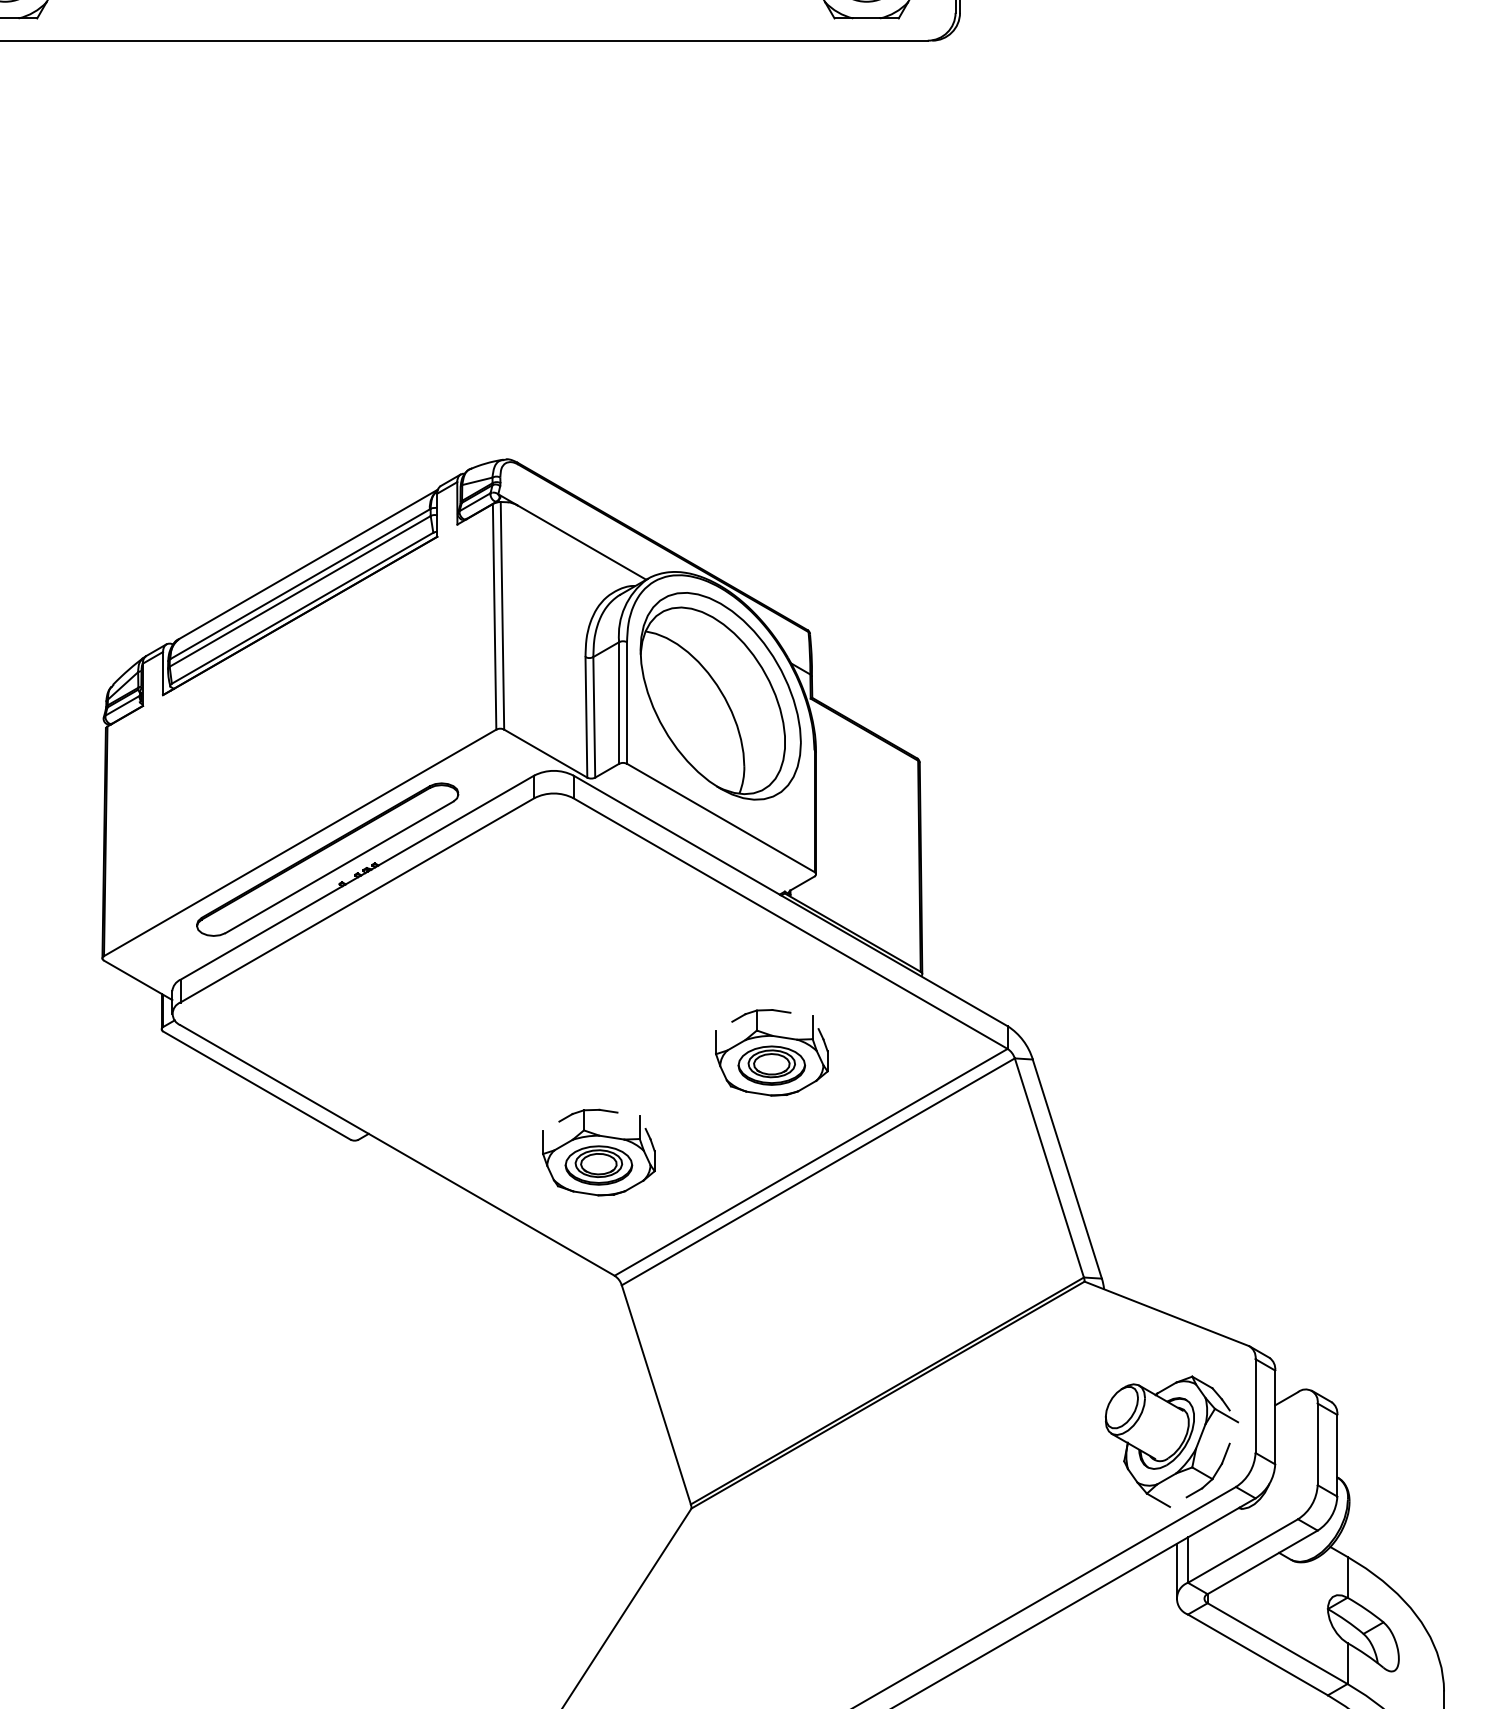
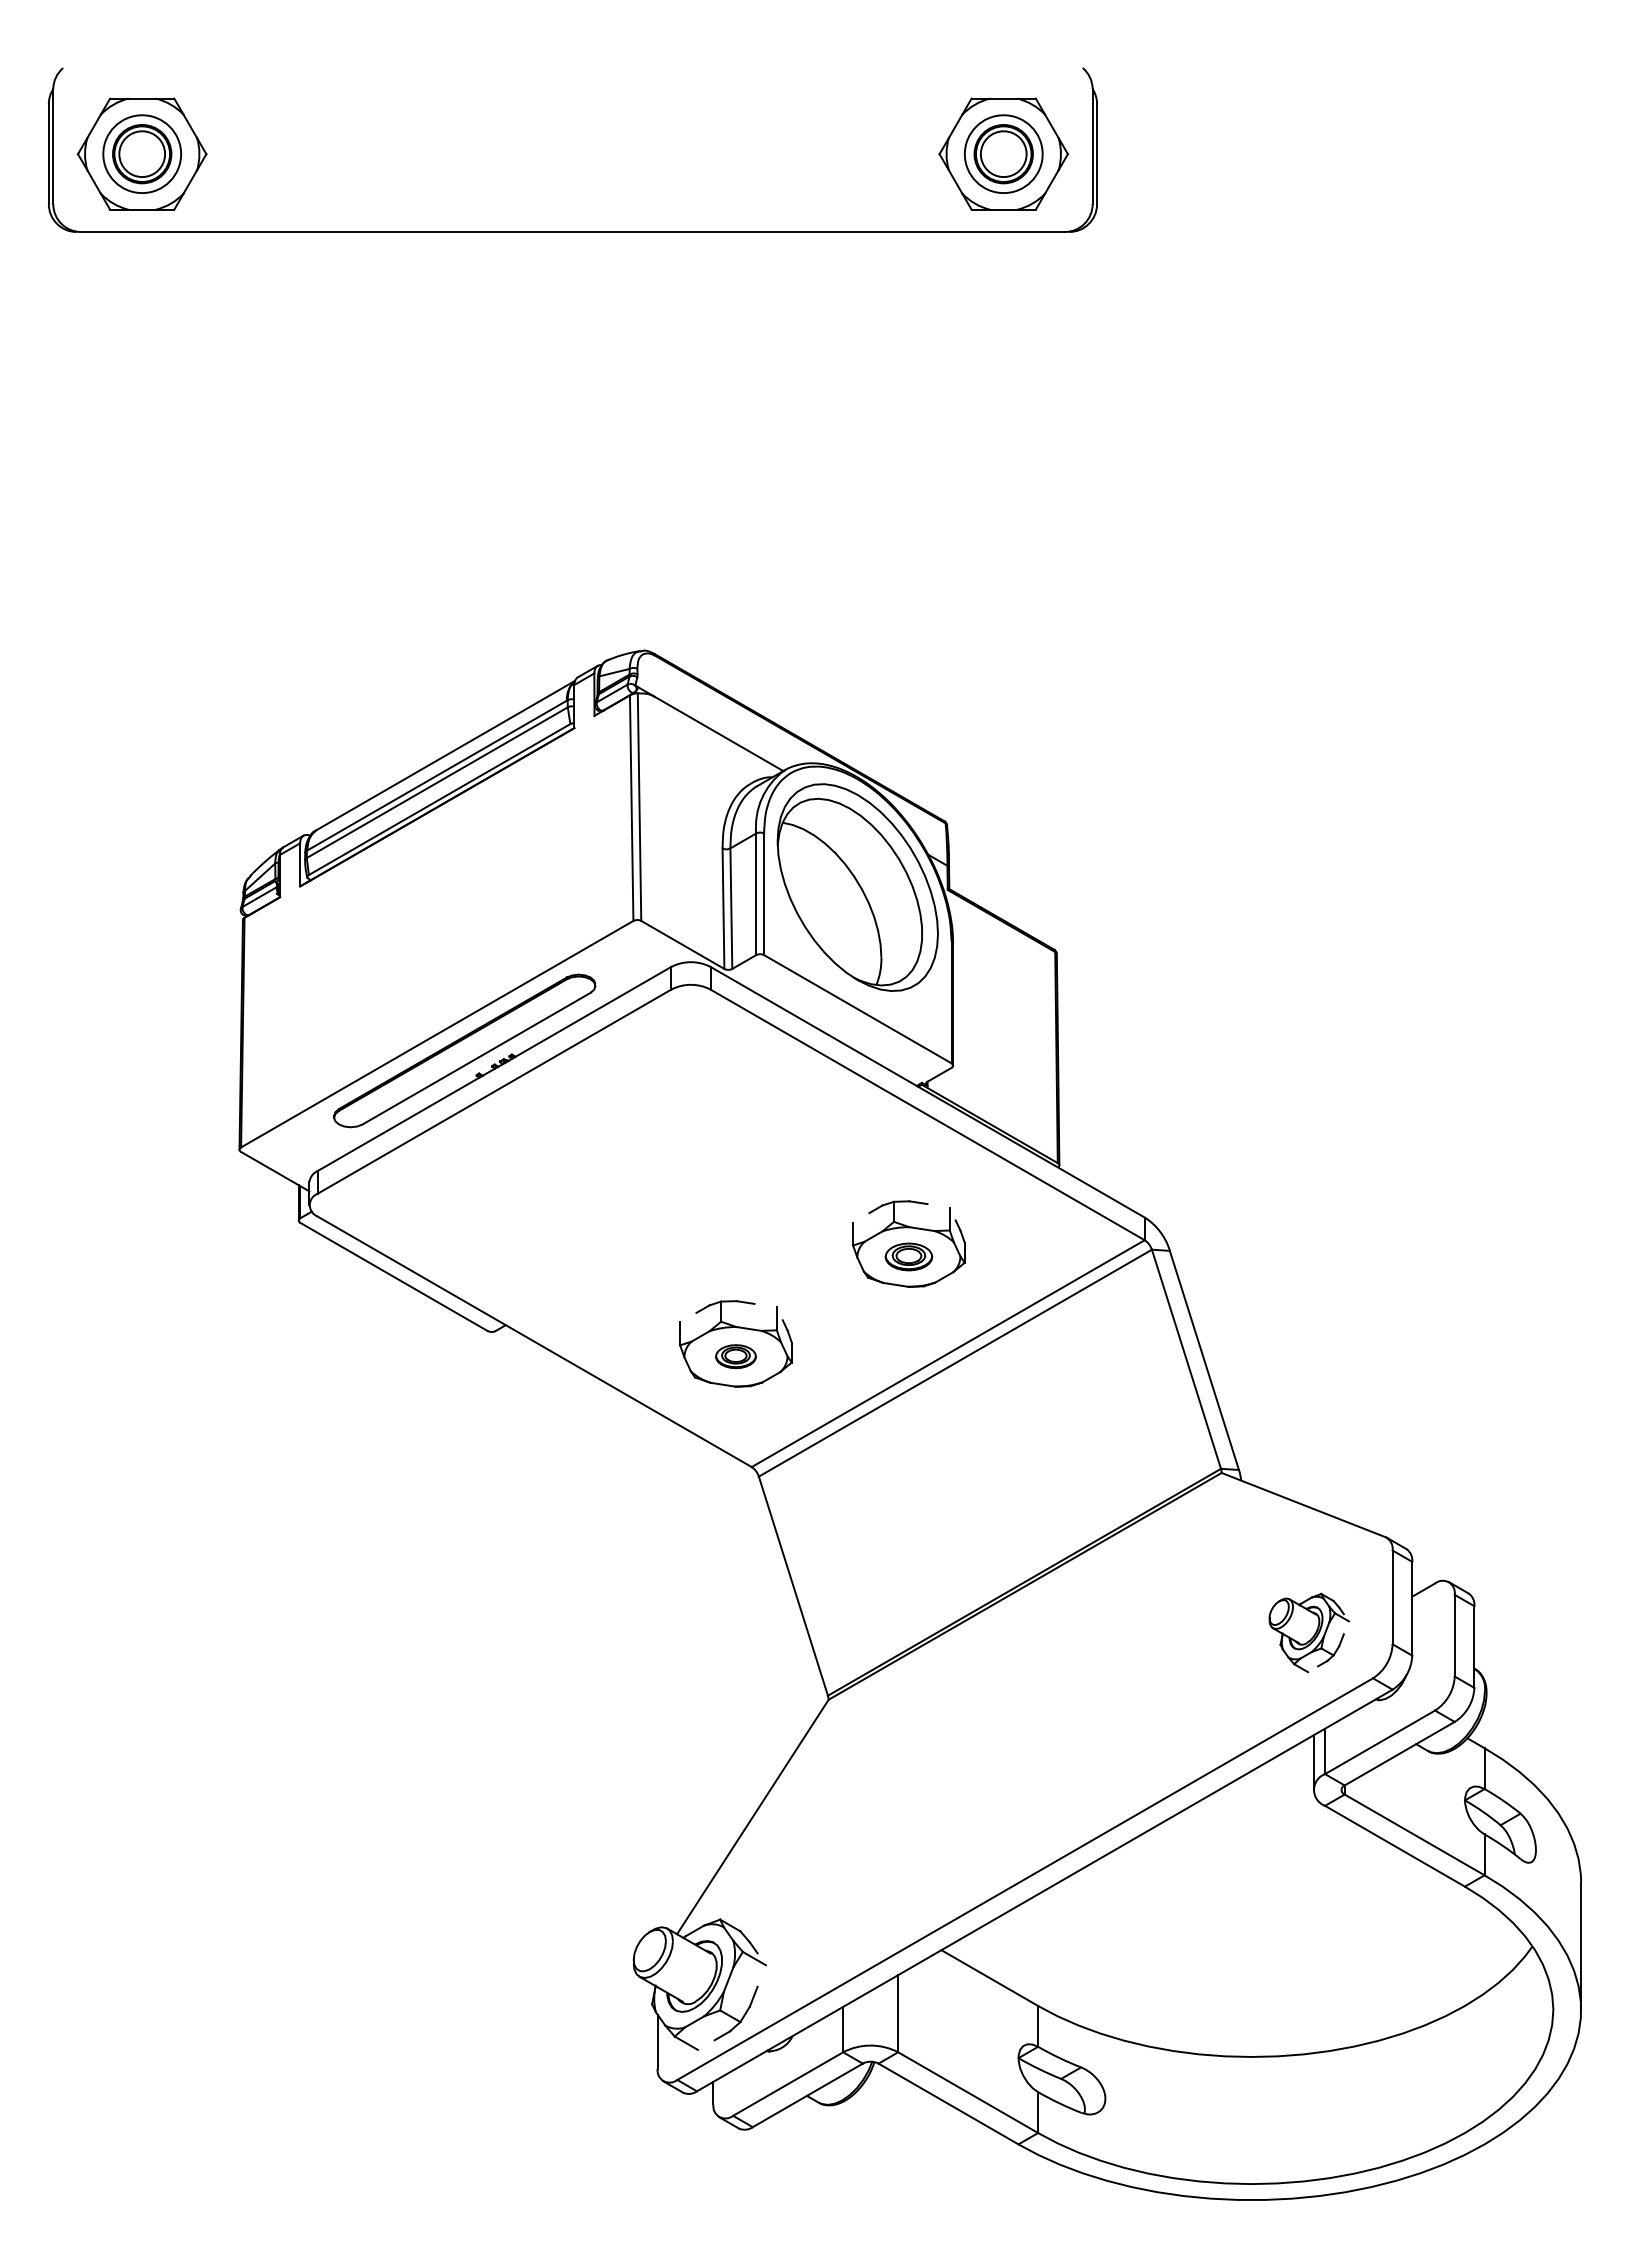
part: (771, 1065) -> (908, 1256), size x0.7
part: (598, 1165) -> (735, 1356), size x0.6
part: (1172, 1441) -> (1309, 1632), size x0.6

